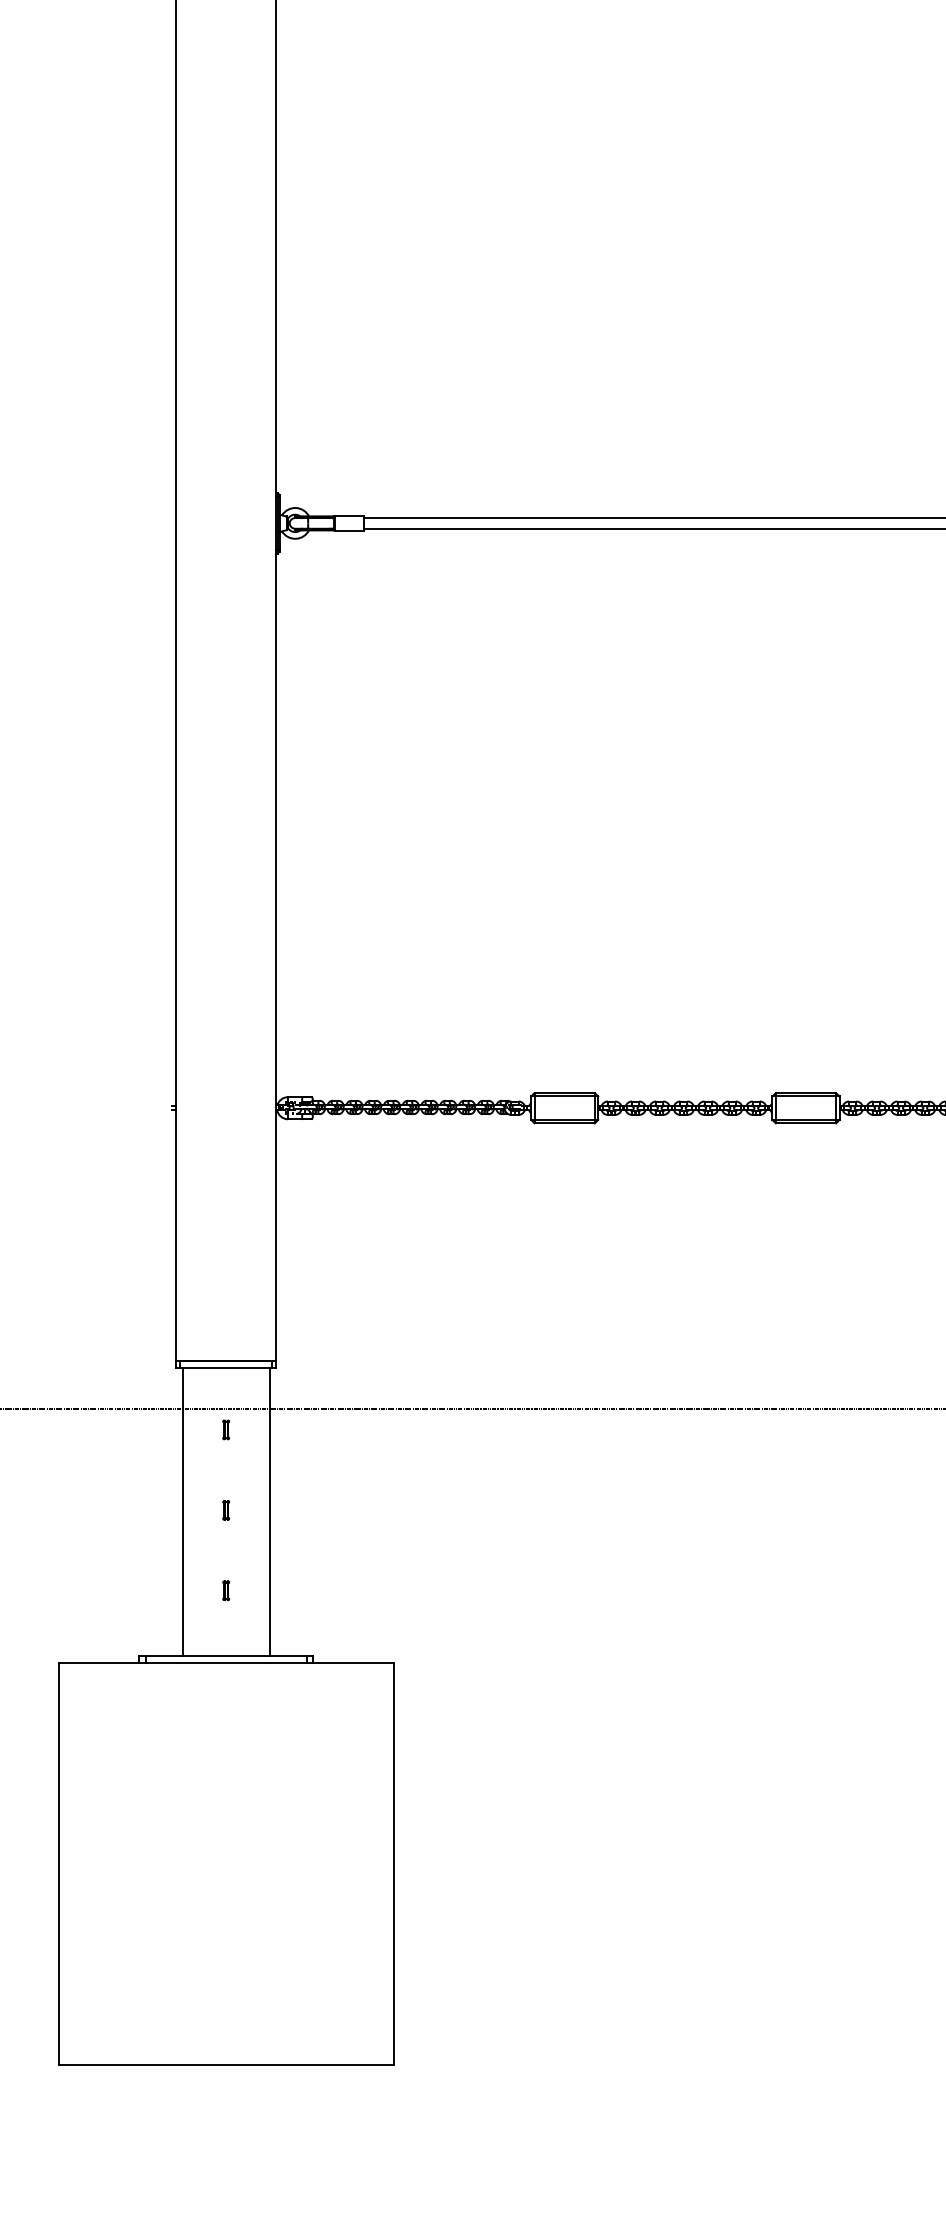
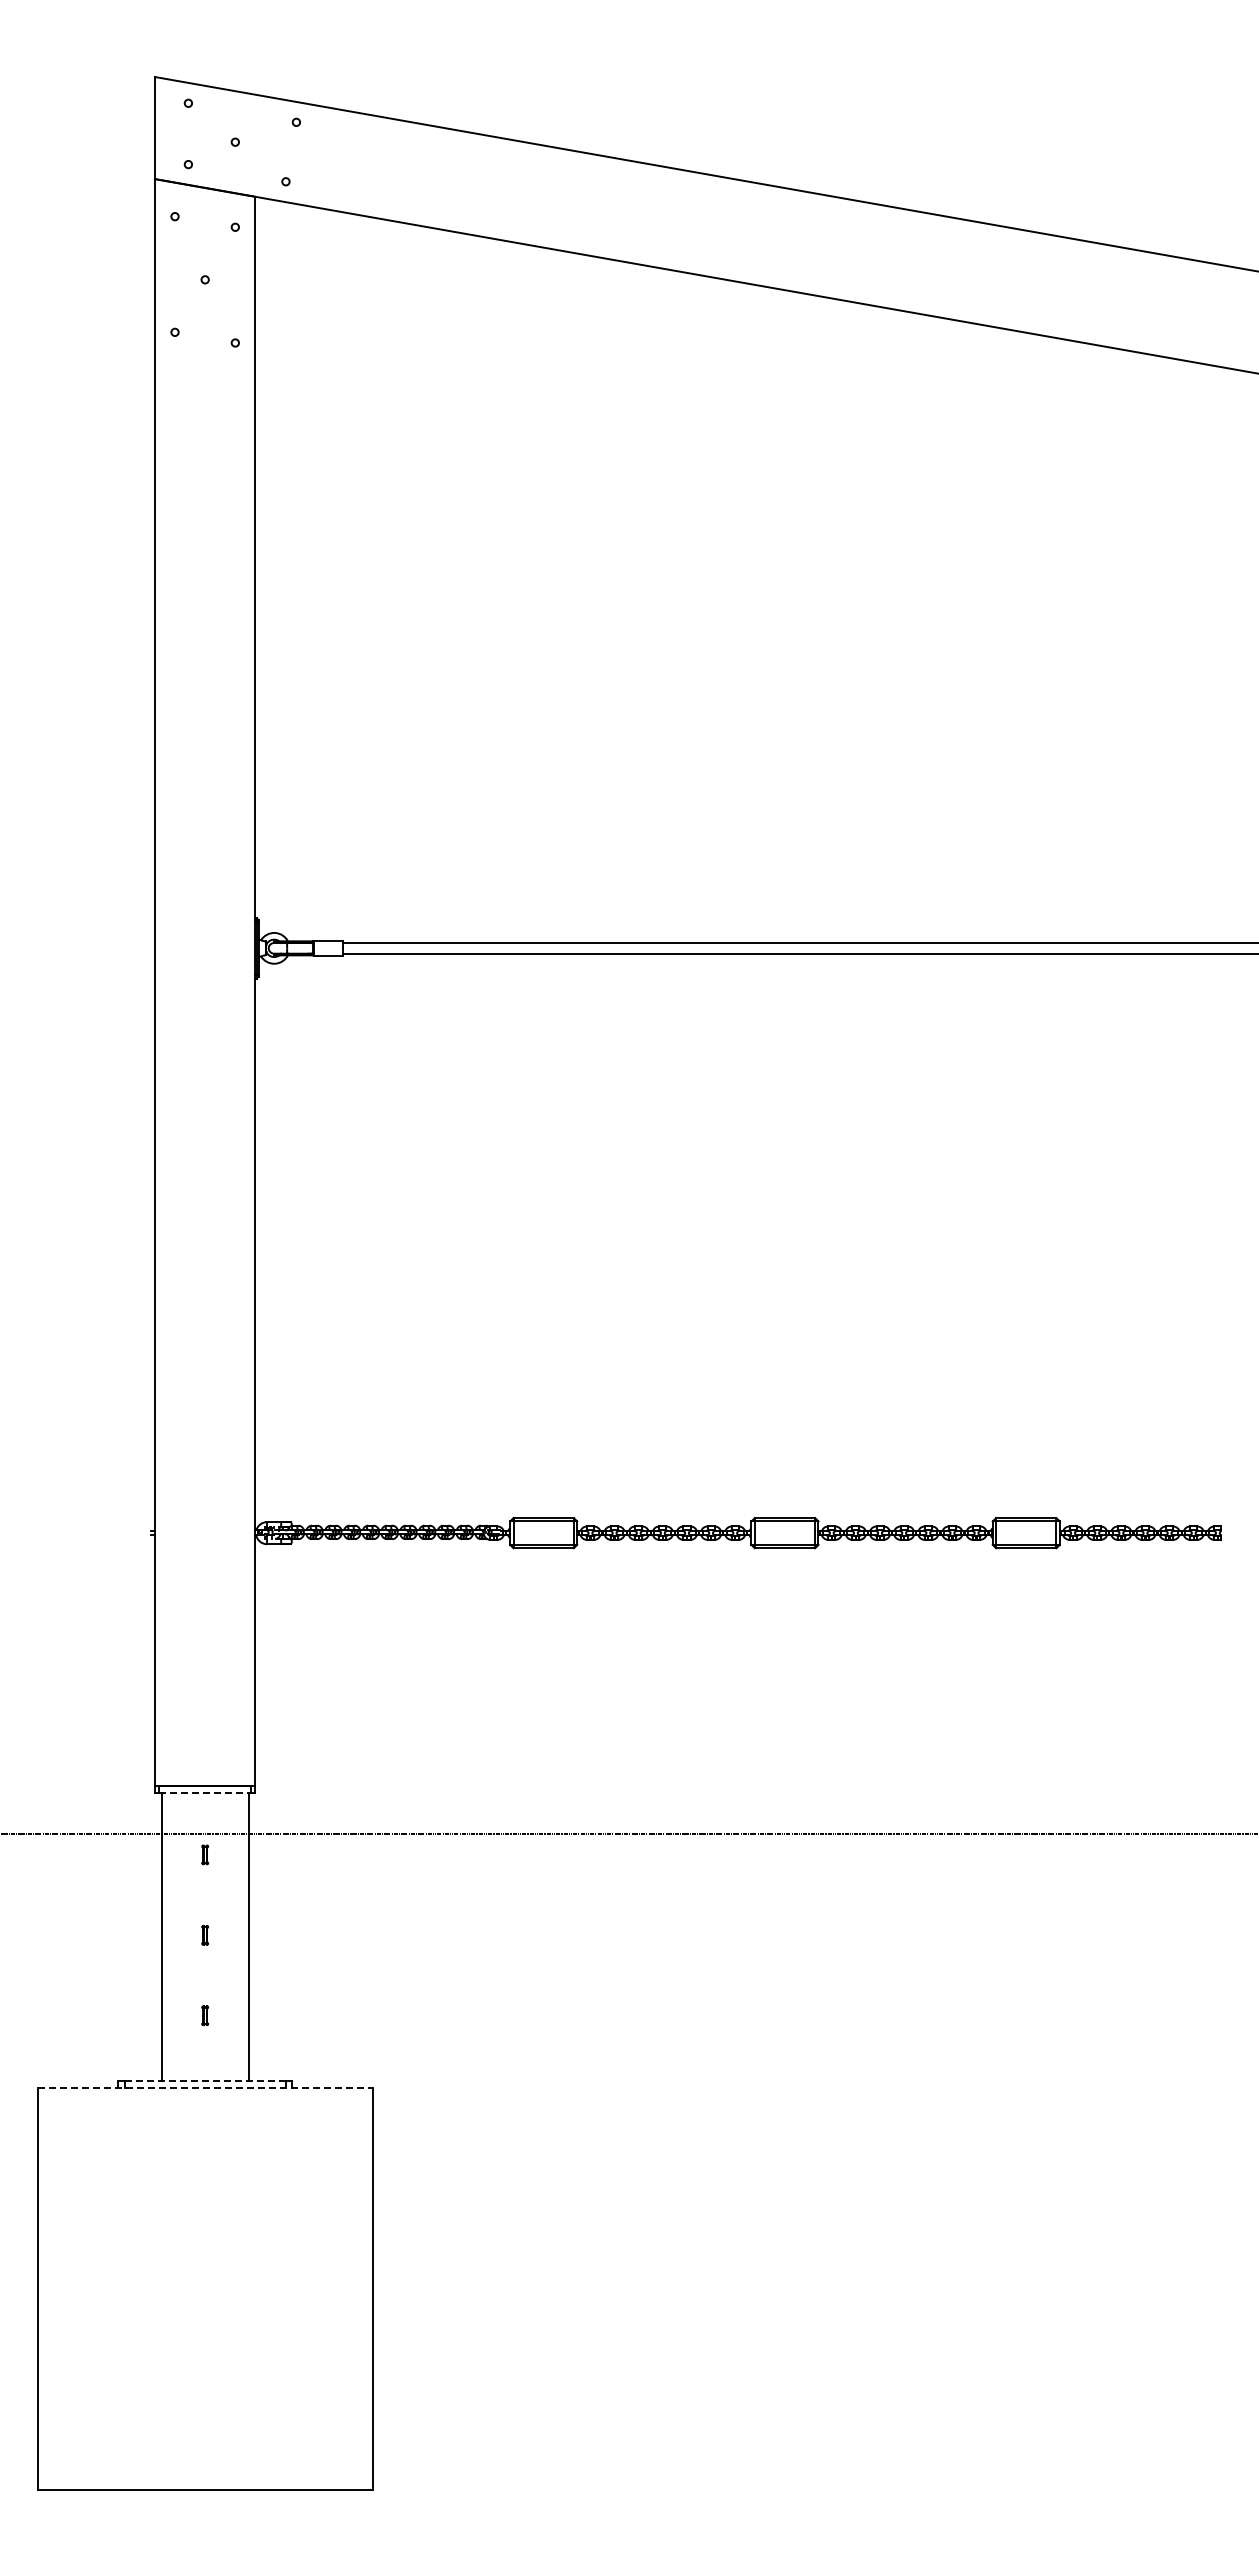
line: (226, 1367) -> (205, 1792), solid -> dashed
line: (226, 1656) -> (205, 2081), solid -> dashed
line: (226, 1662) -> (205, 2087), solid -> dashed

